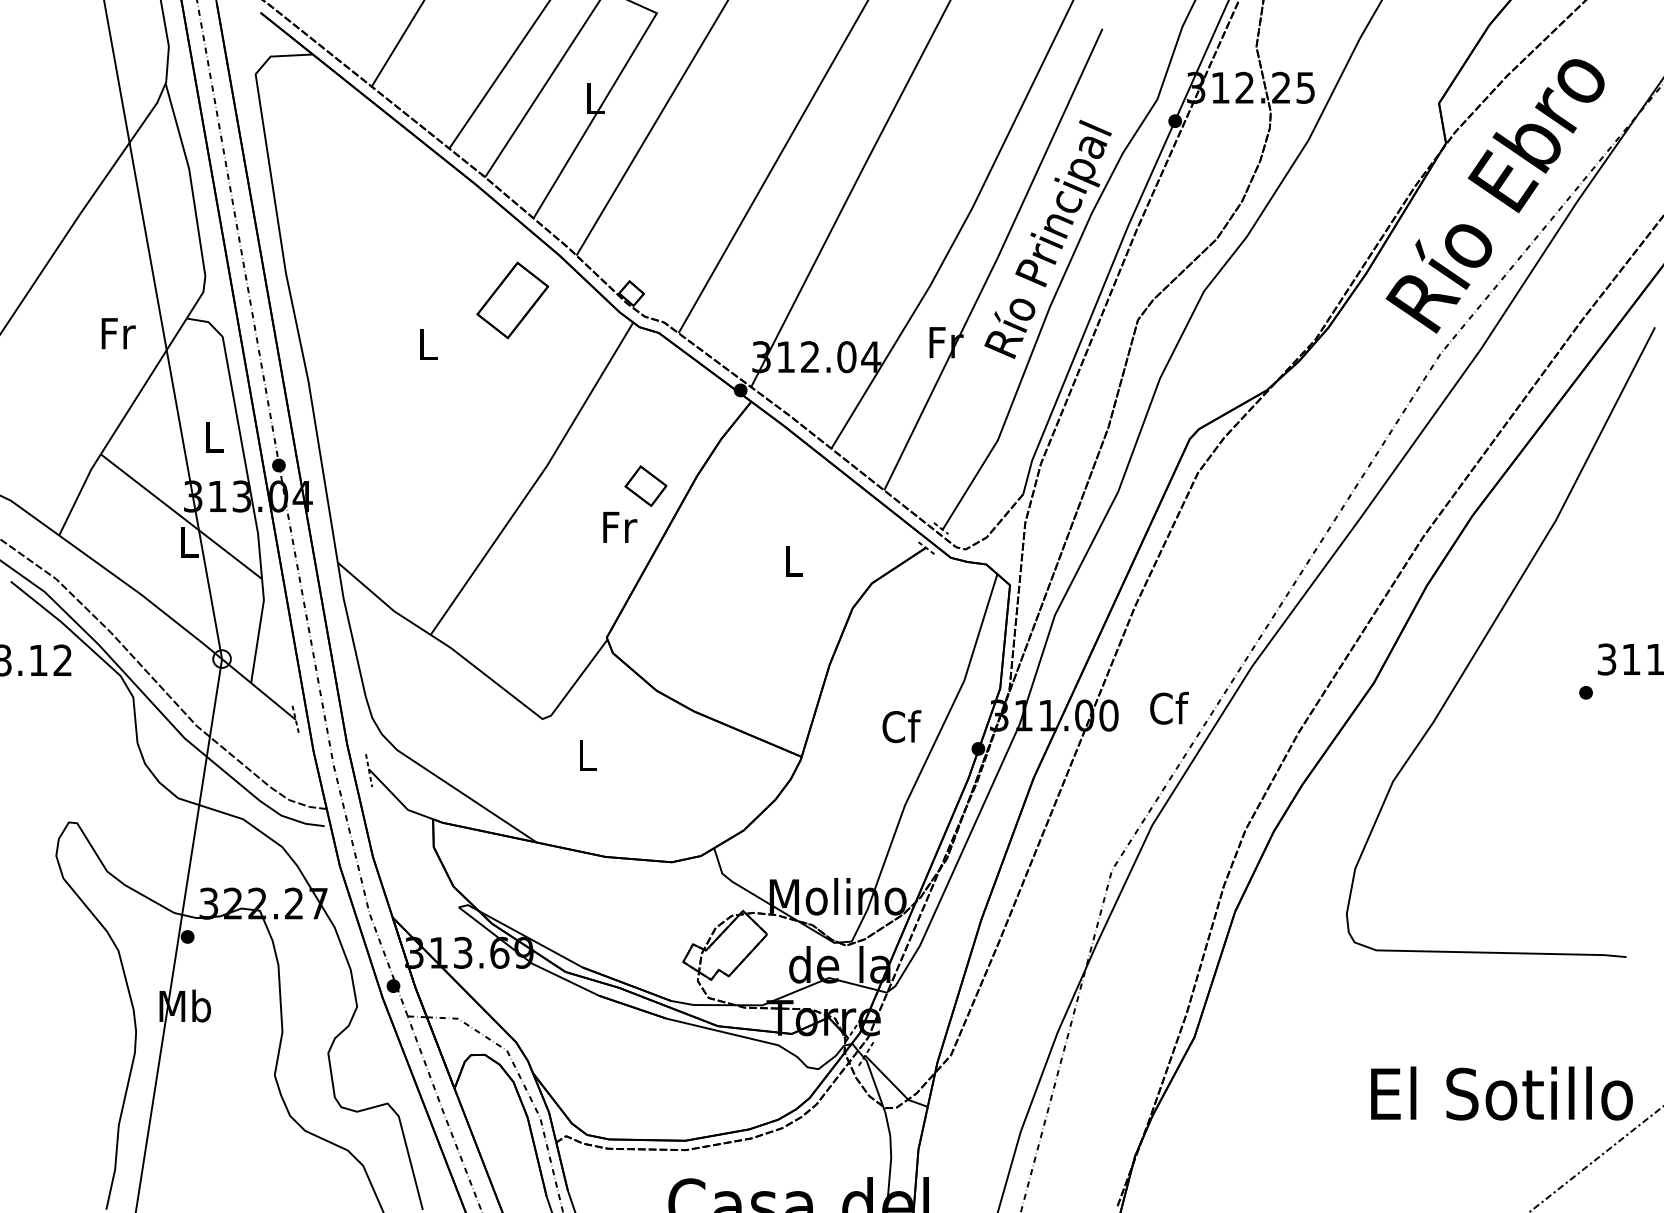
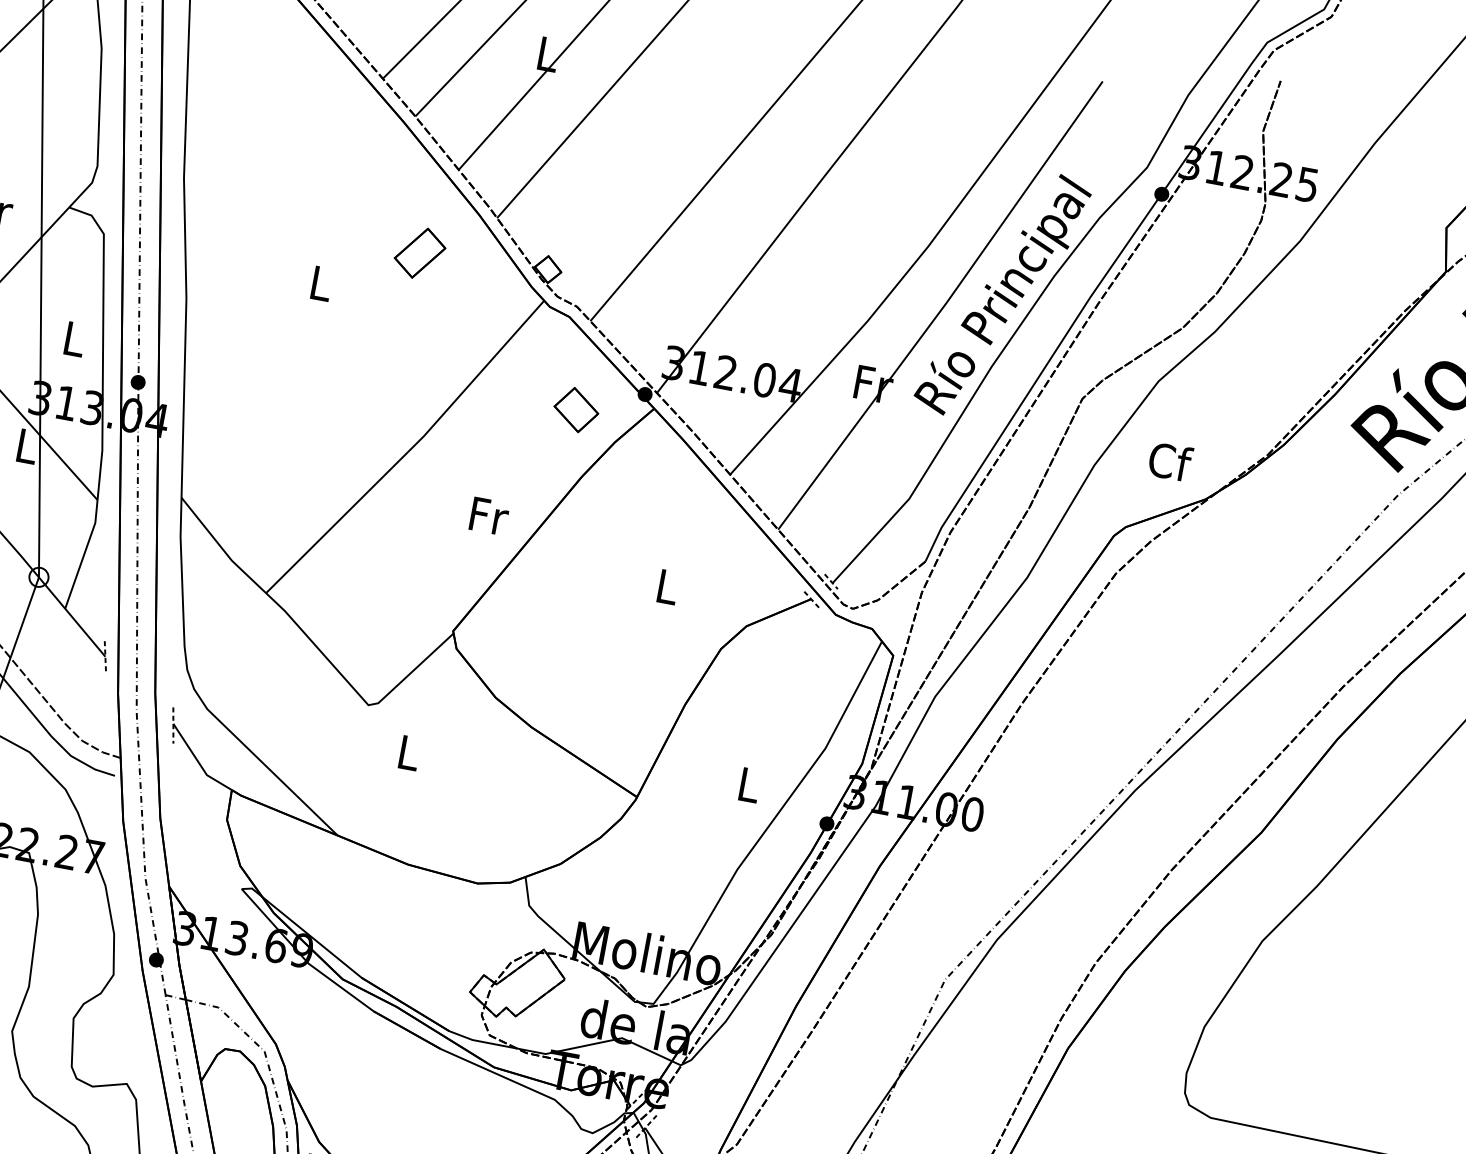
part: (512, 300) -> (419, 253), size x0.62
part: (645, 485) -> (576, 409), moved
text: (1169, 707) -> (1170, 460), moved
text: (901, 726) -> (749, 784), Cf -> L

